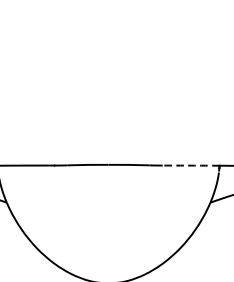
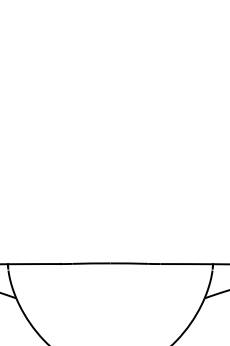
arc: (190, 166) -> (186, 264), dashed -> solid

